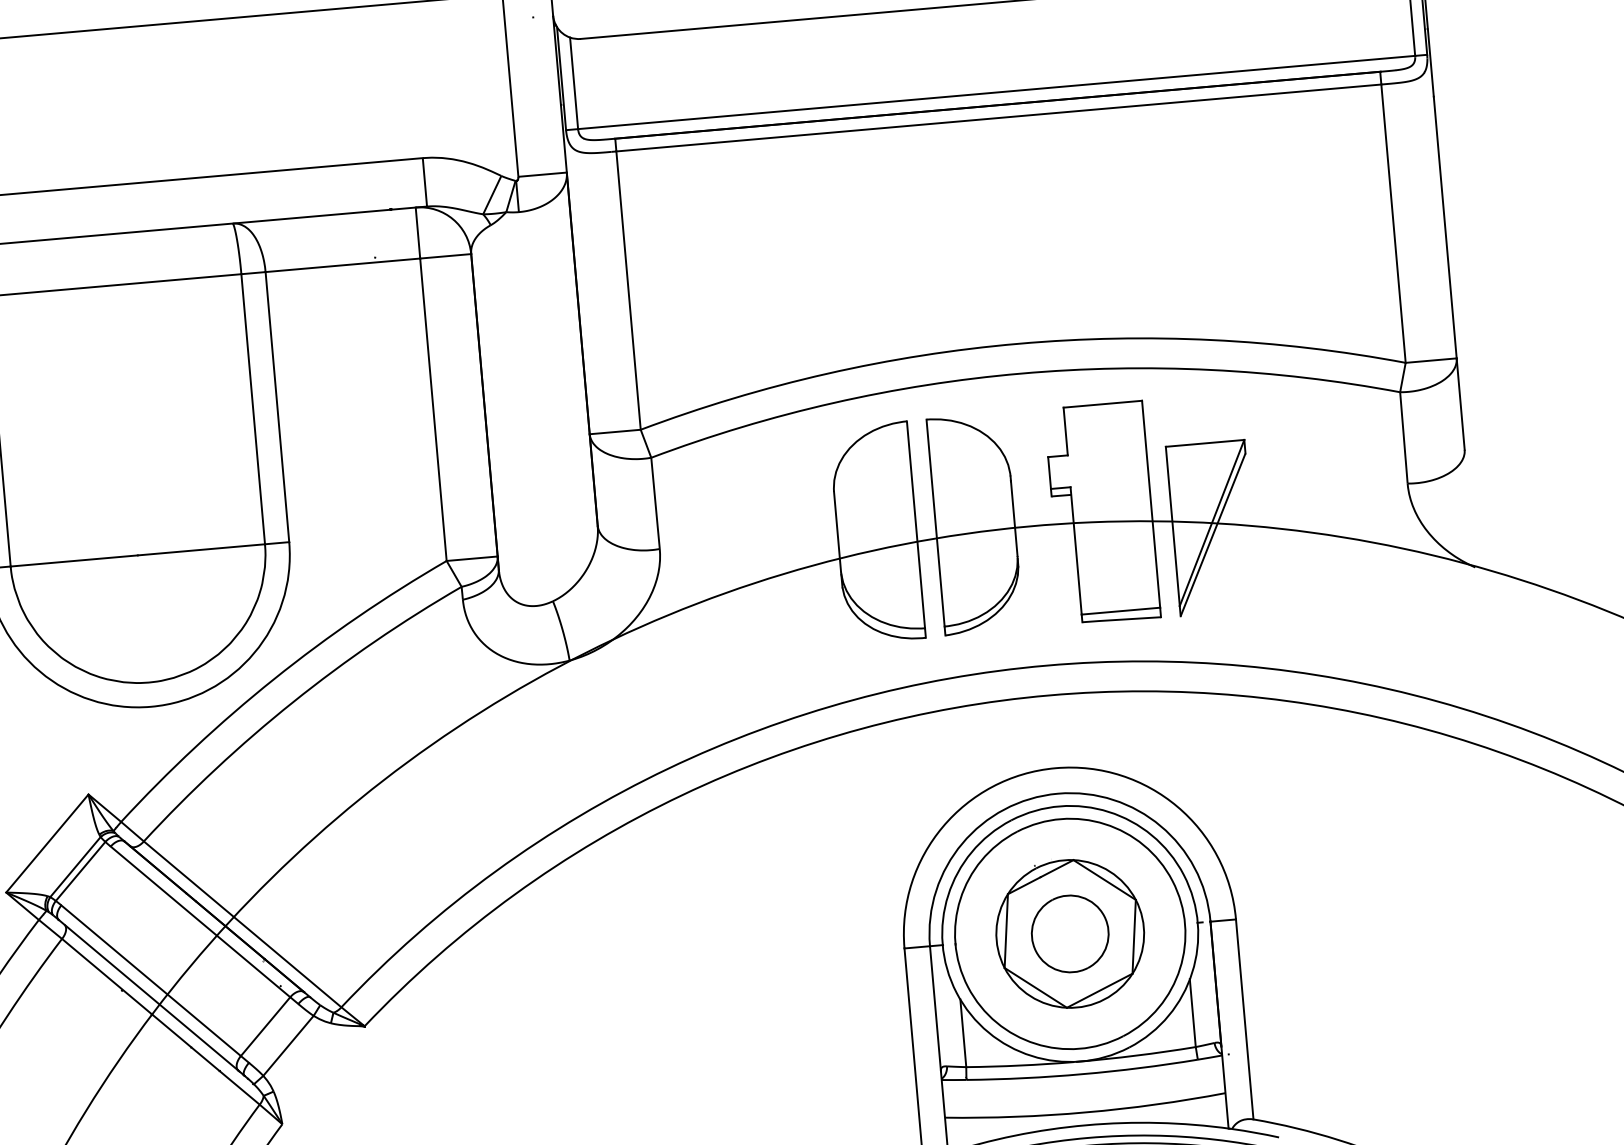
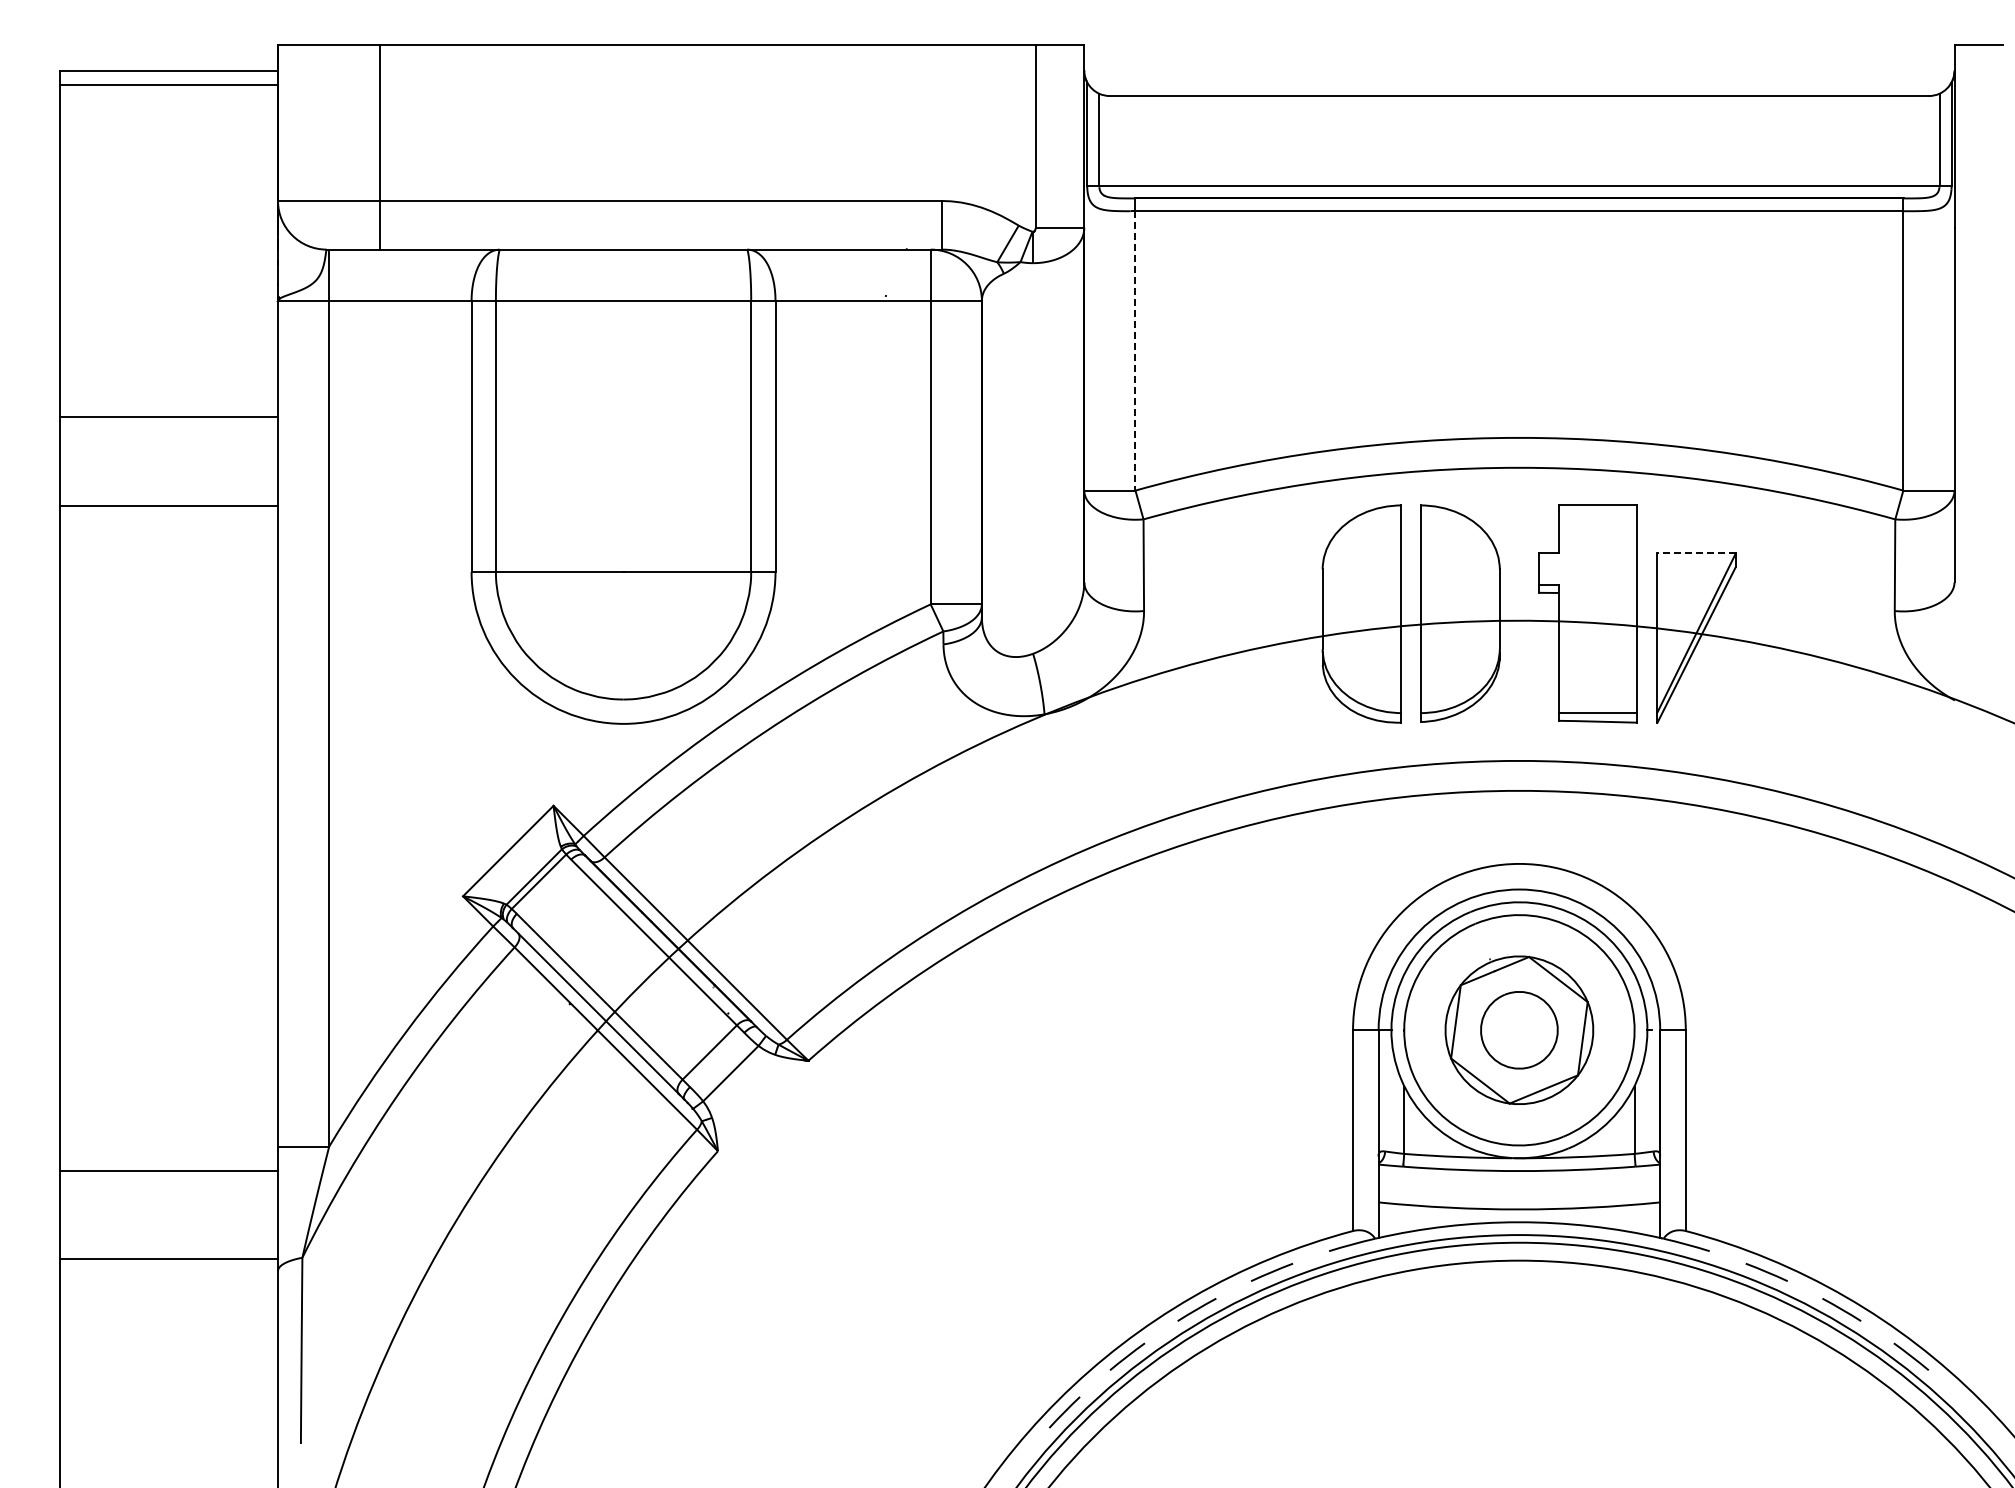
line: (628, 290) -> (1135, 350), solid -> dashed
line: (1205, 443) -> (1696, 553), solid -> dashed

